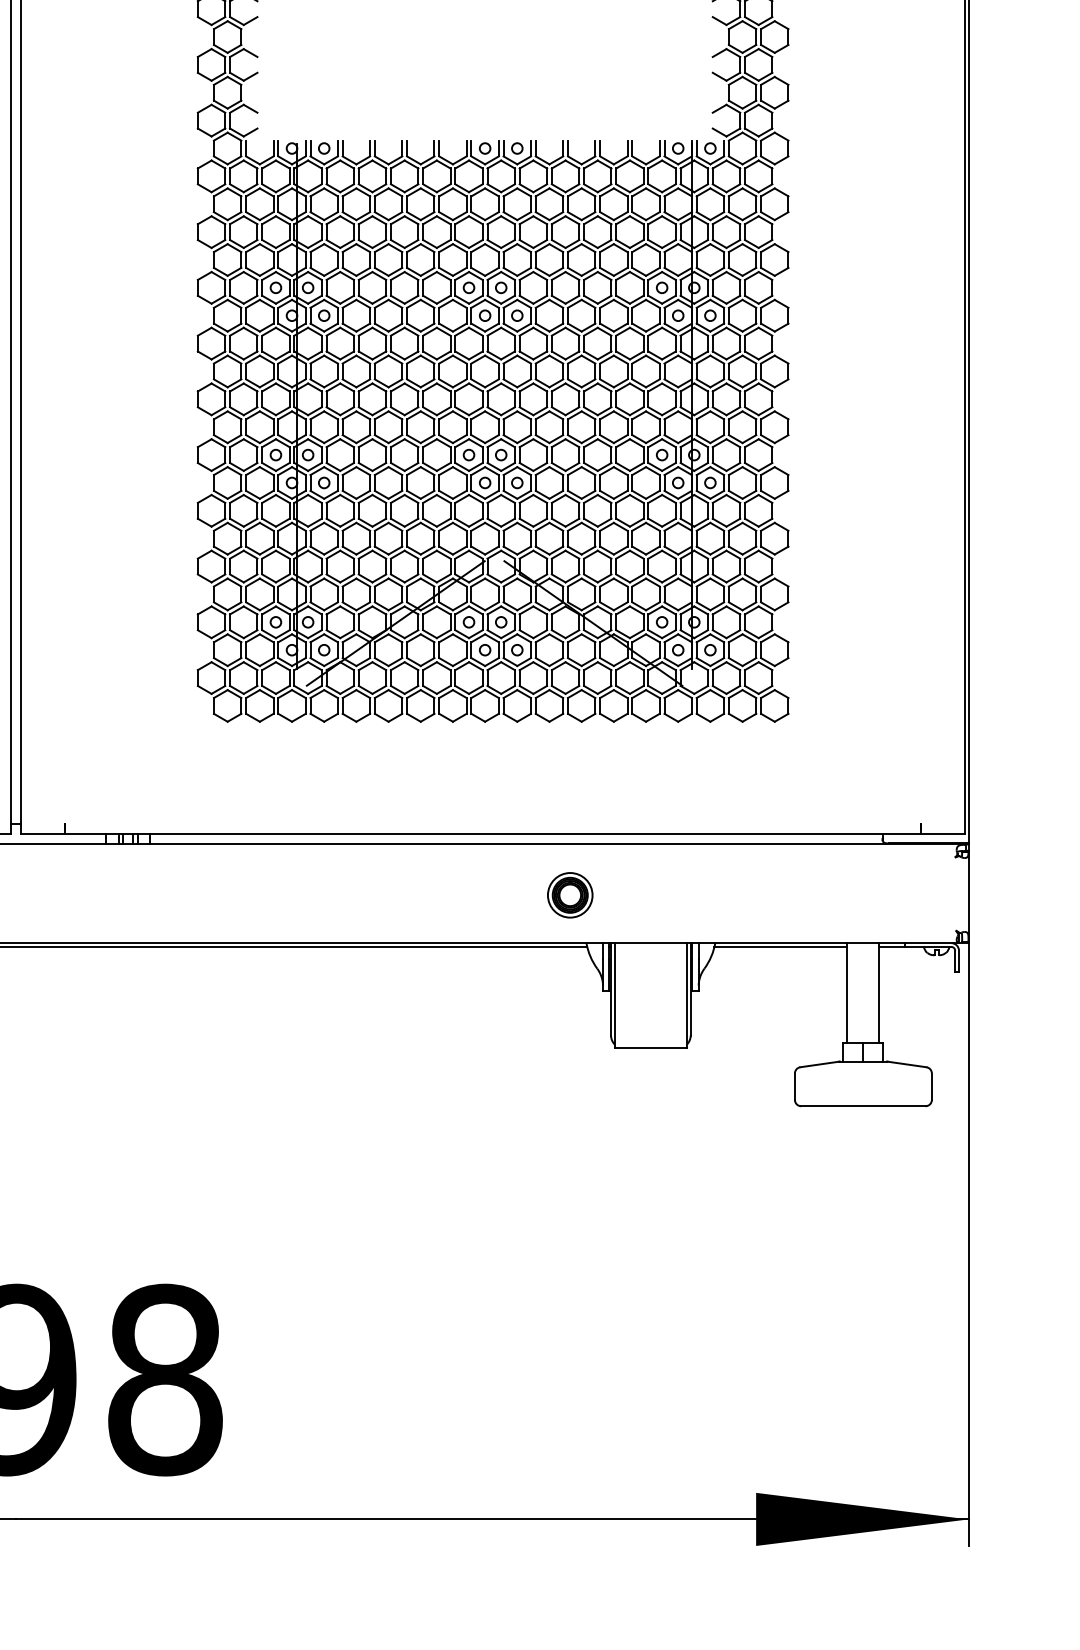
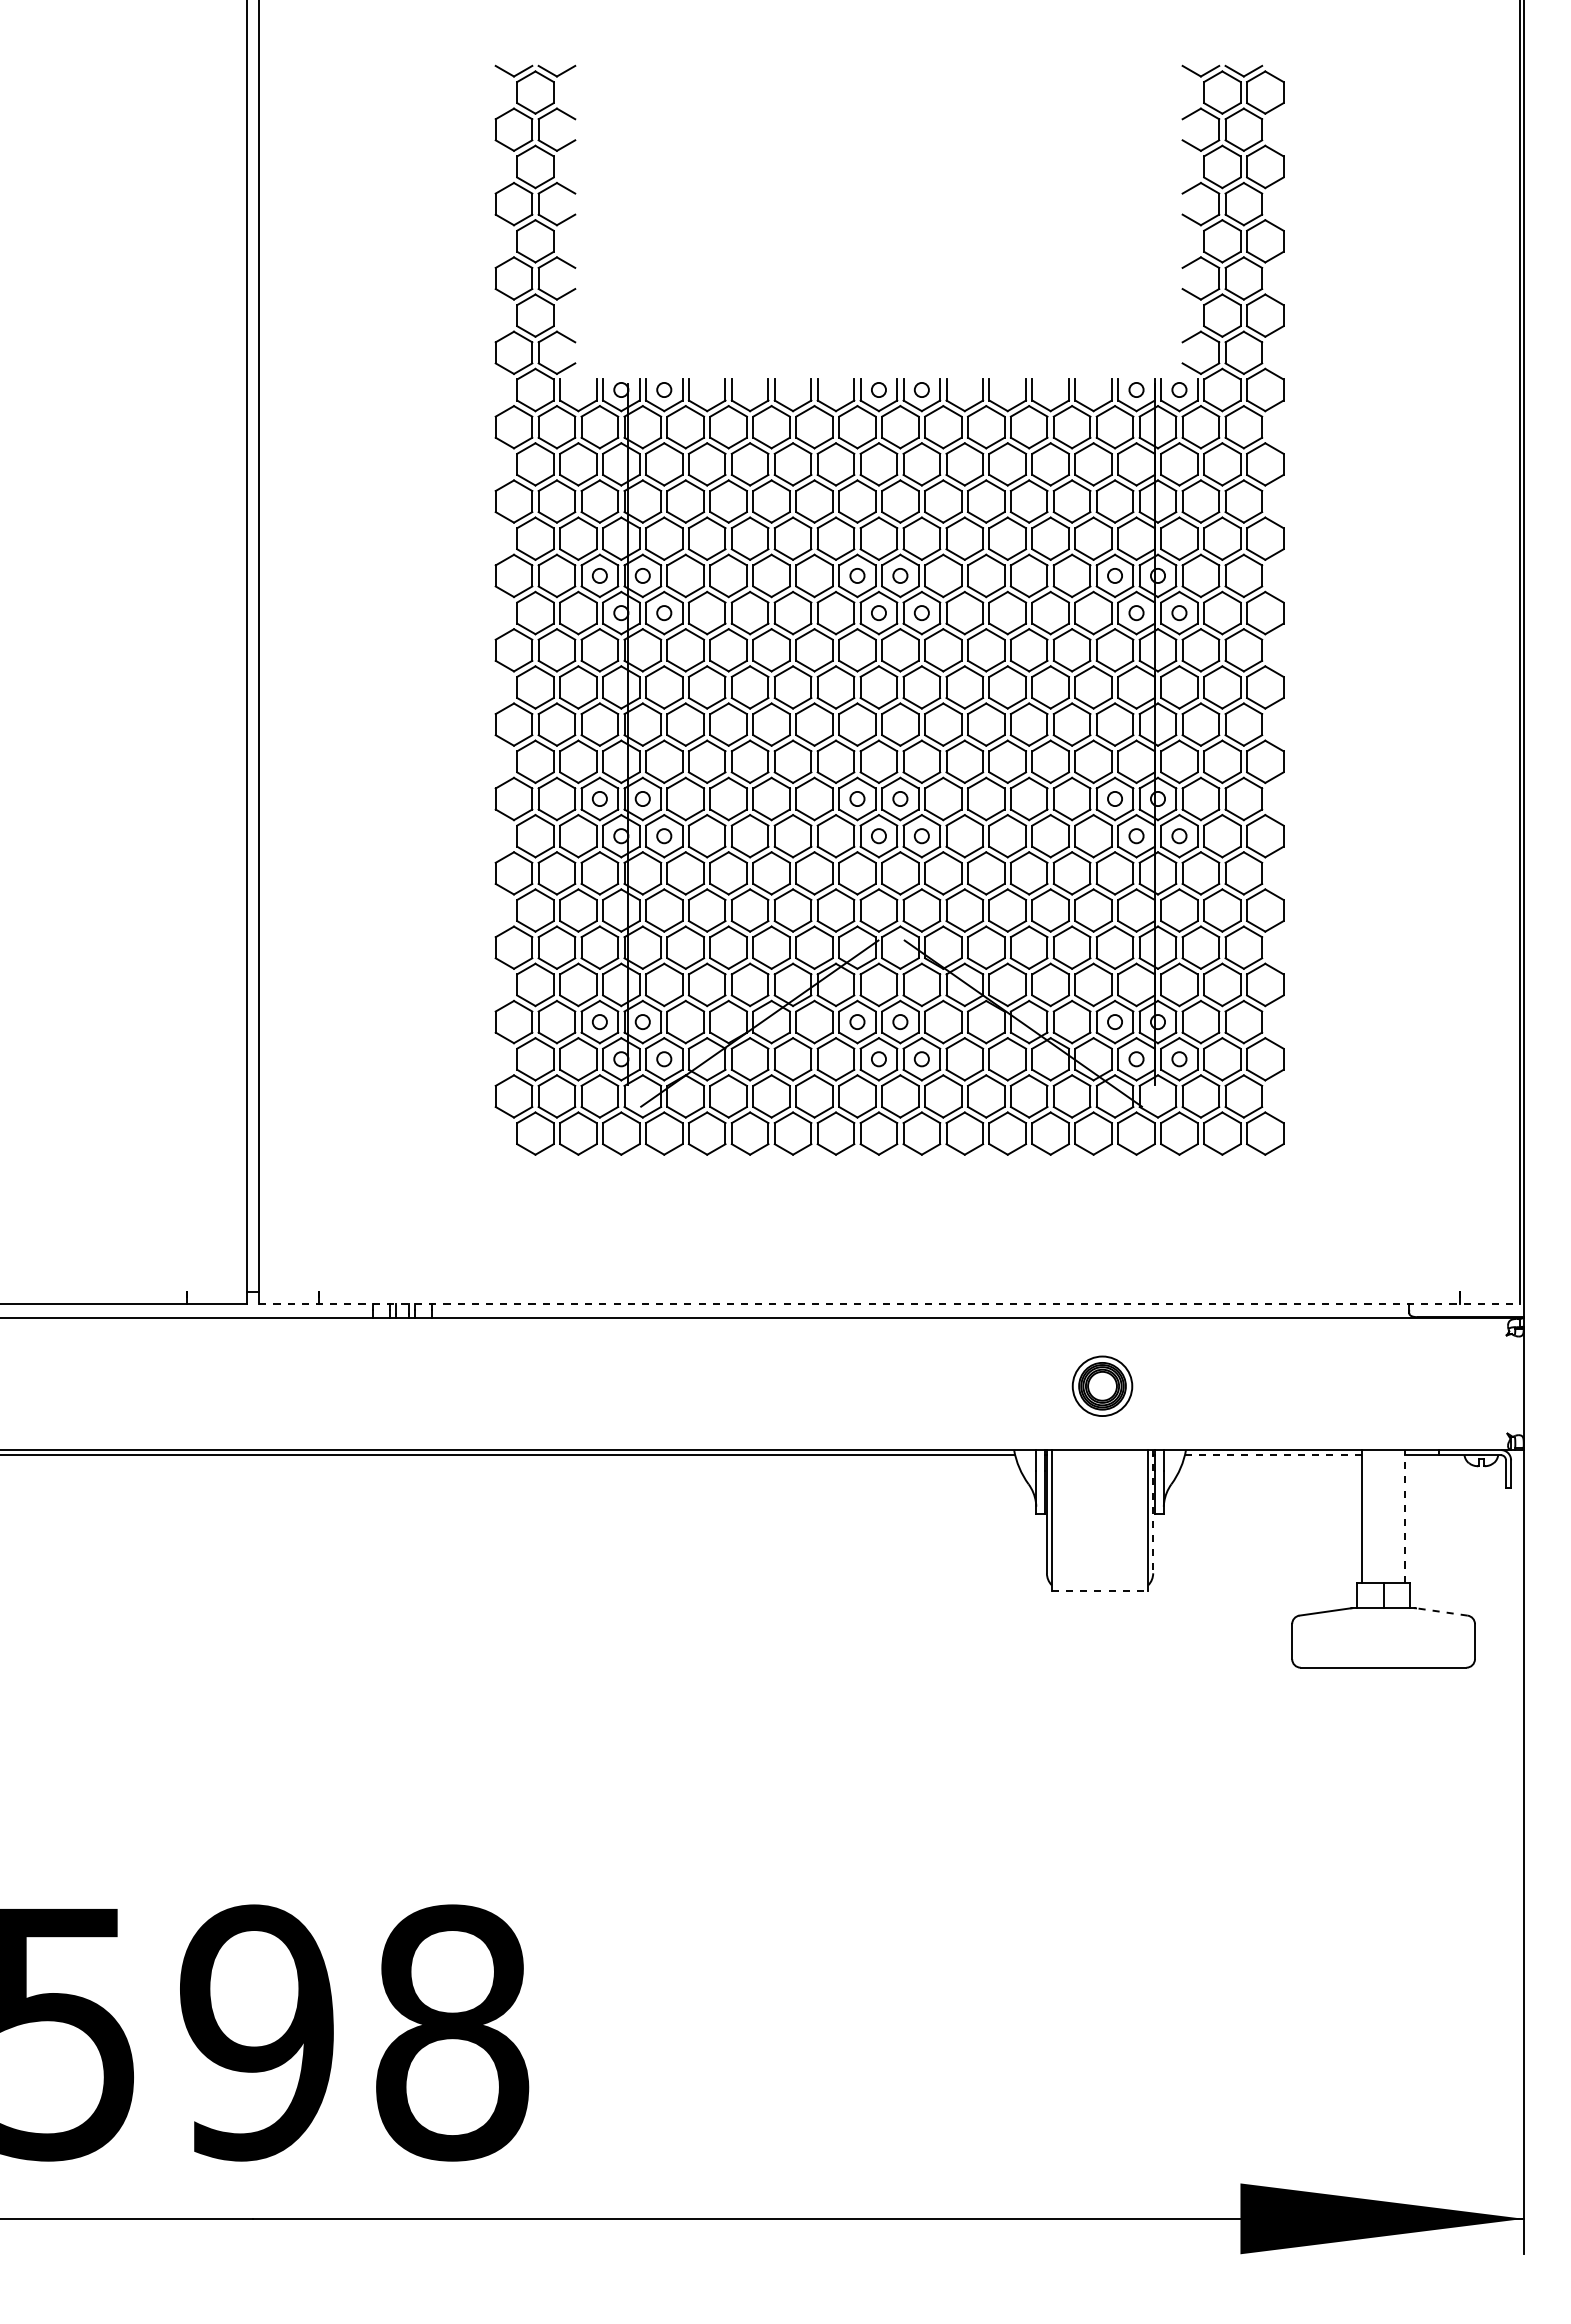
line: (493, 834) -> (889, 1304), solid -> dashed
part: (570, 894) -> (1102, 1385), moved
line: (780, 947) -> (1273, 1455), solid -> dashed
line: (690, 989) -> (1153, 1511), solid -> dashed
line: (879, 992) -> (1404, 1515), solid -> dashed
line: (651, 1048) -> (1100, 1590), solid -> dashed
line: (906, 1064) -> (1441, 1611), solid -> dashed

